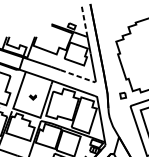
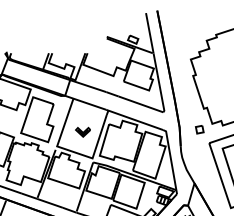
line: (84, 21) -> (149, 33), dashed -> solid
line: (78, 76) -> (141, 104), dashed -> solid
part: (32, 97) -> (82, 131), size x1.67

